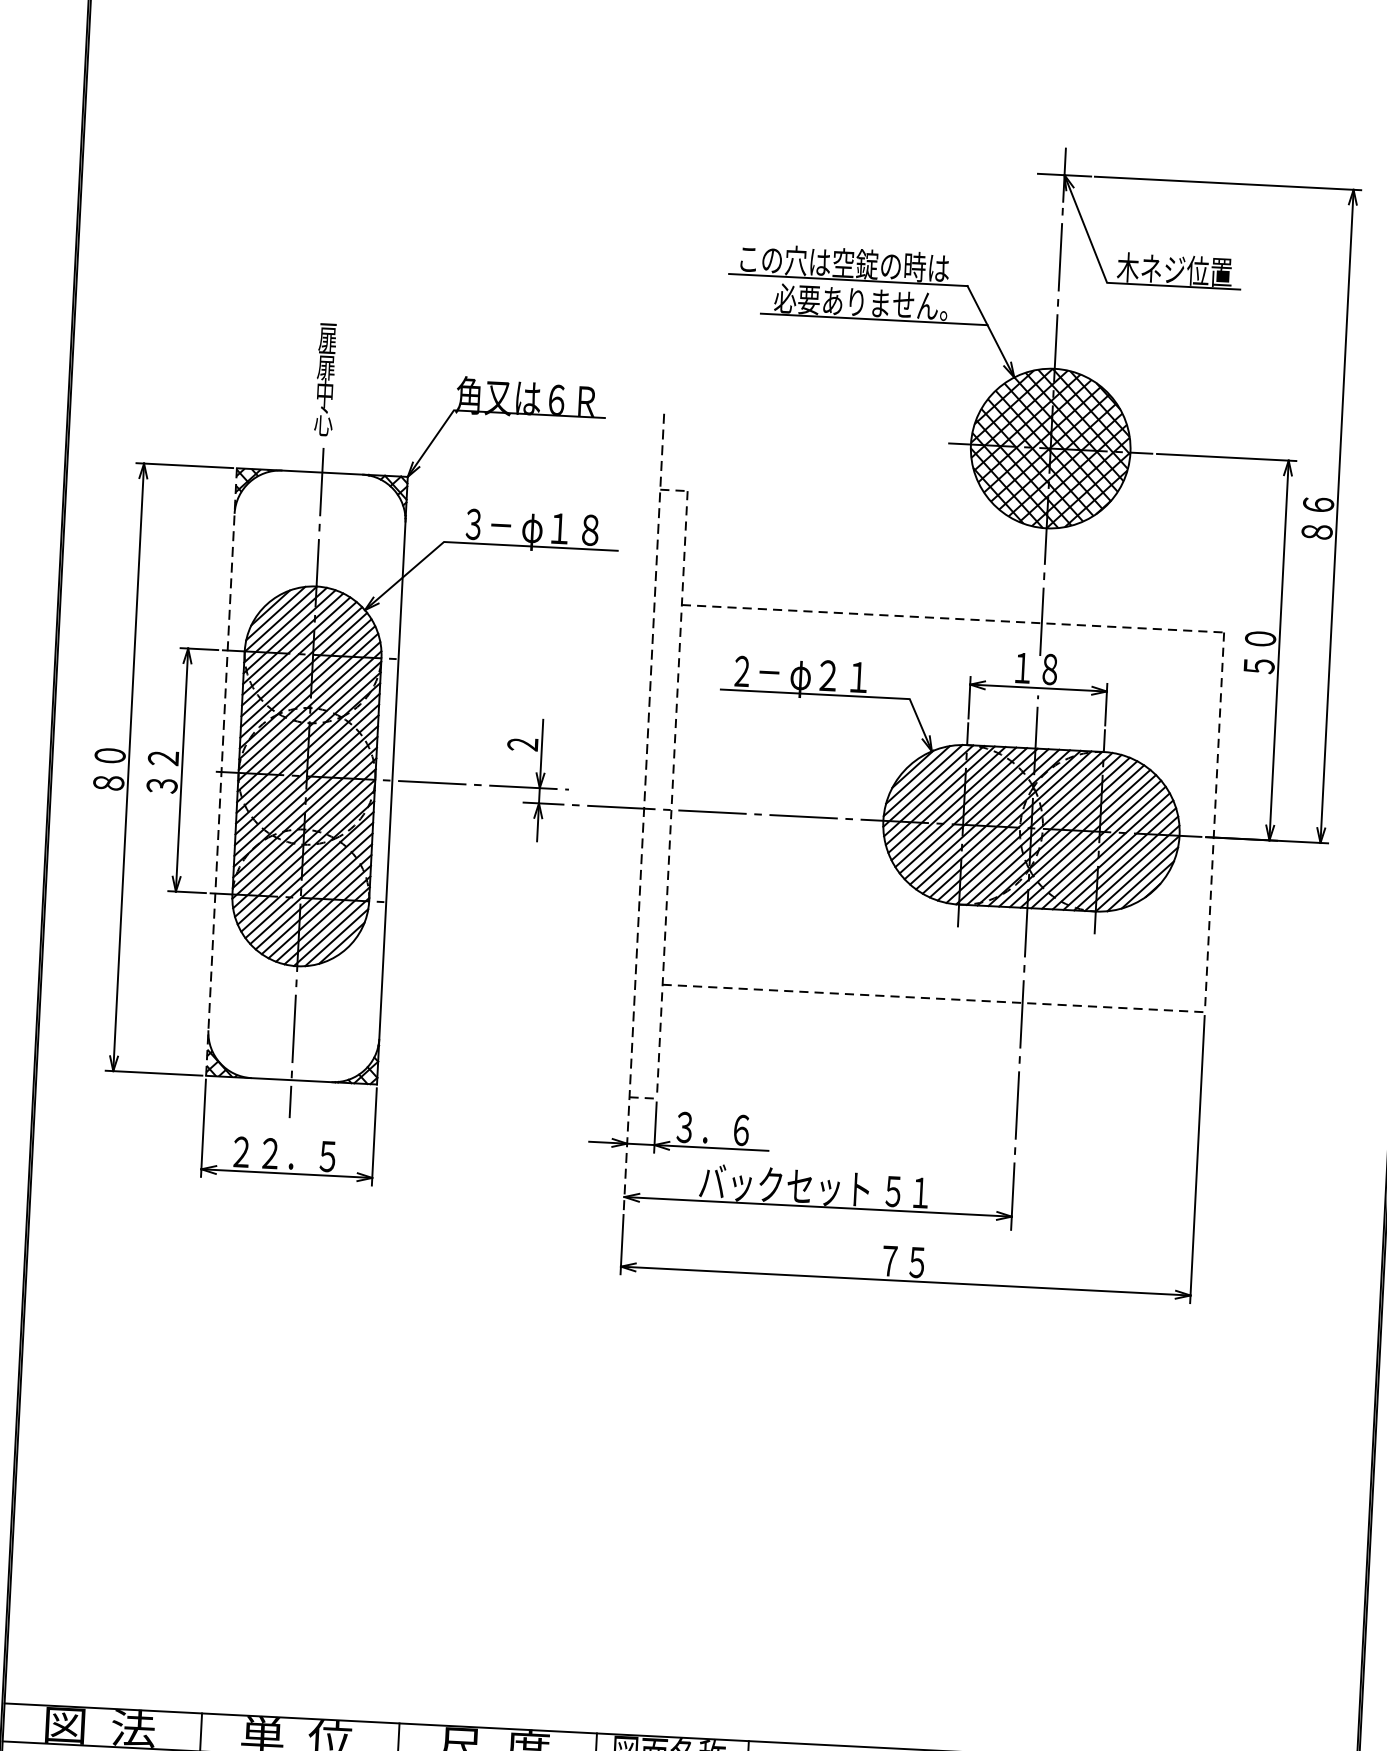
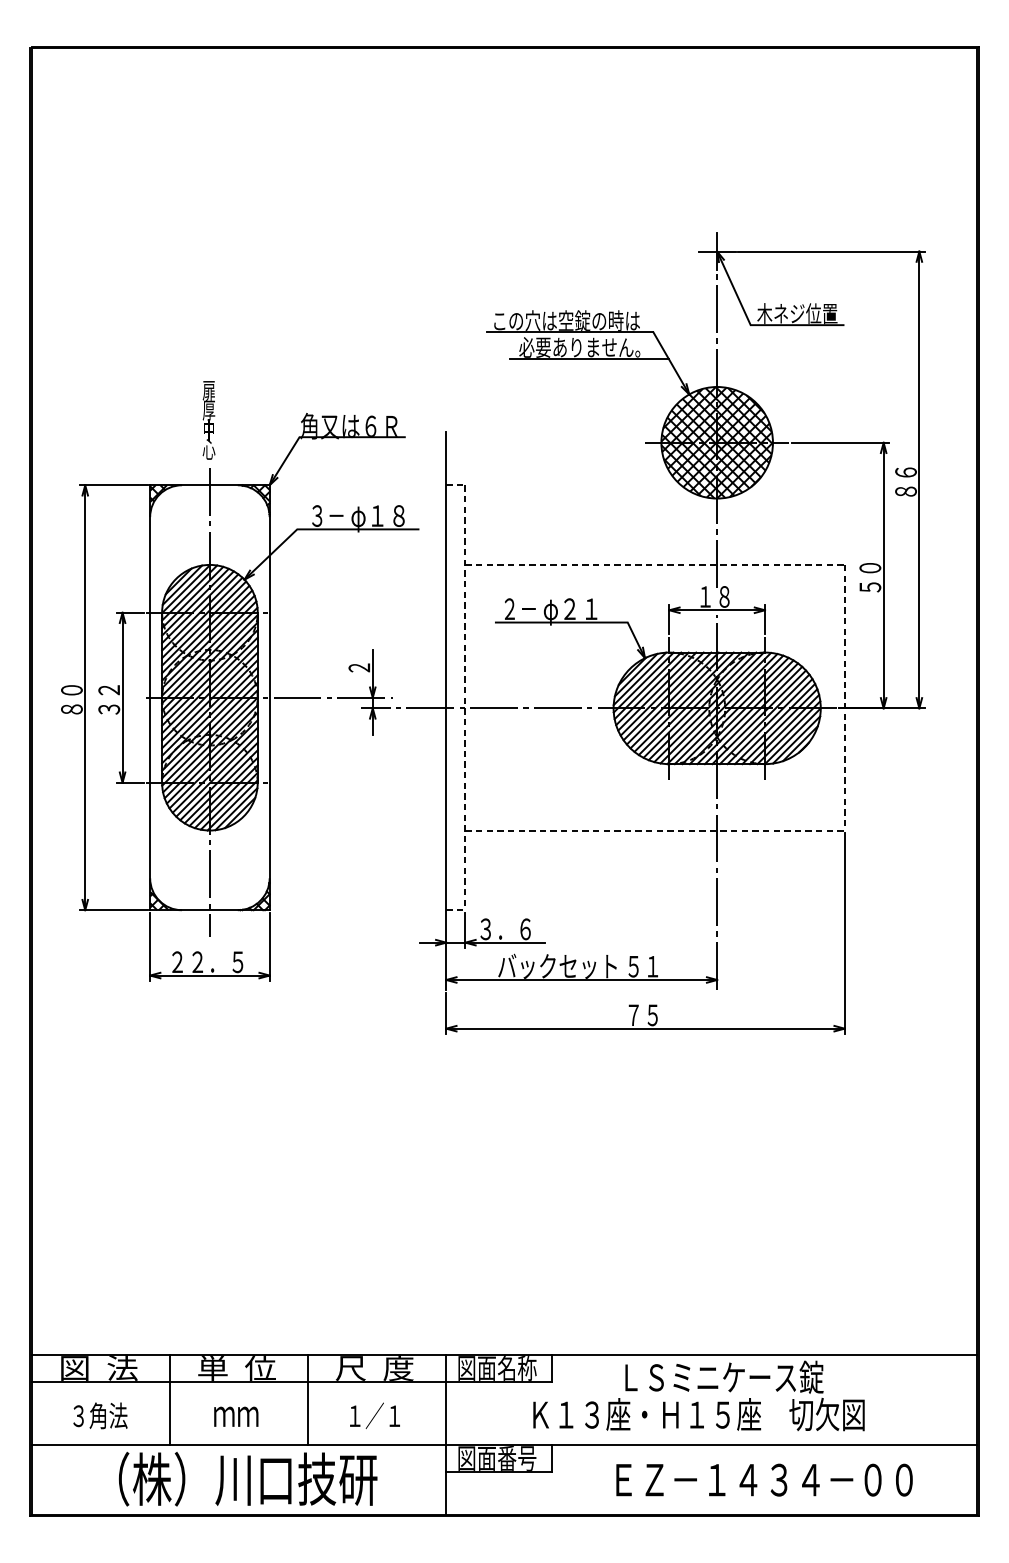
text: (327, 365) -> (209, 410), 扉 -> 厚
line: (221, 773) -> (150, 698), dashed -> solid
line: (644, 813) -> (446, 711), dashed -> solid

